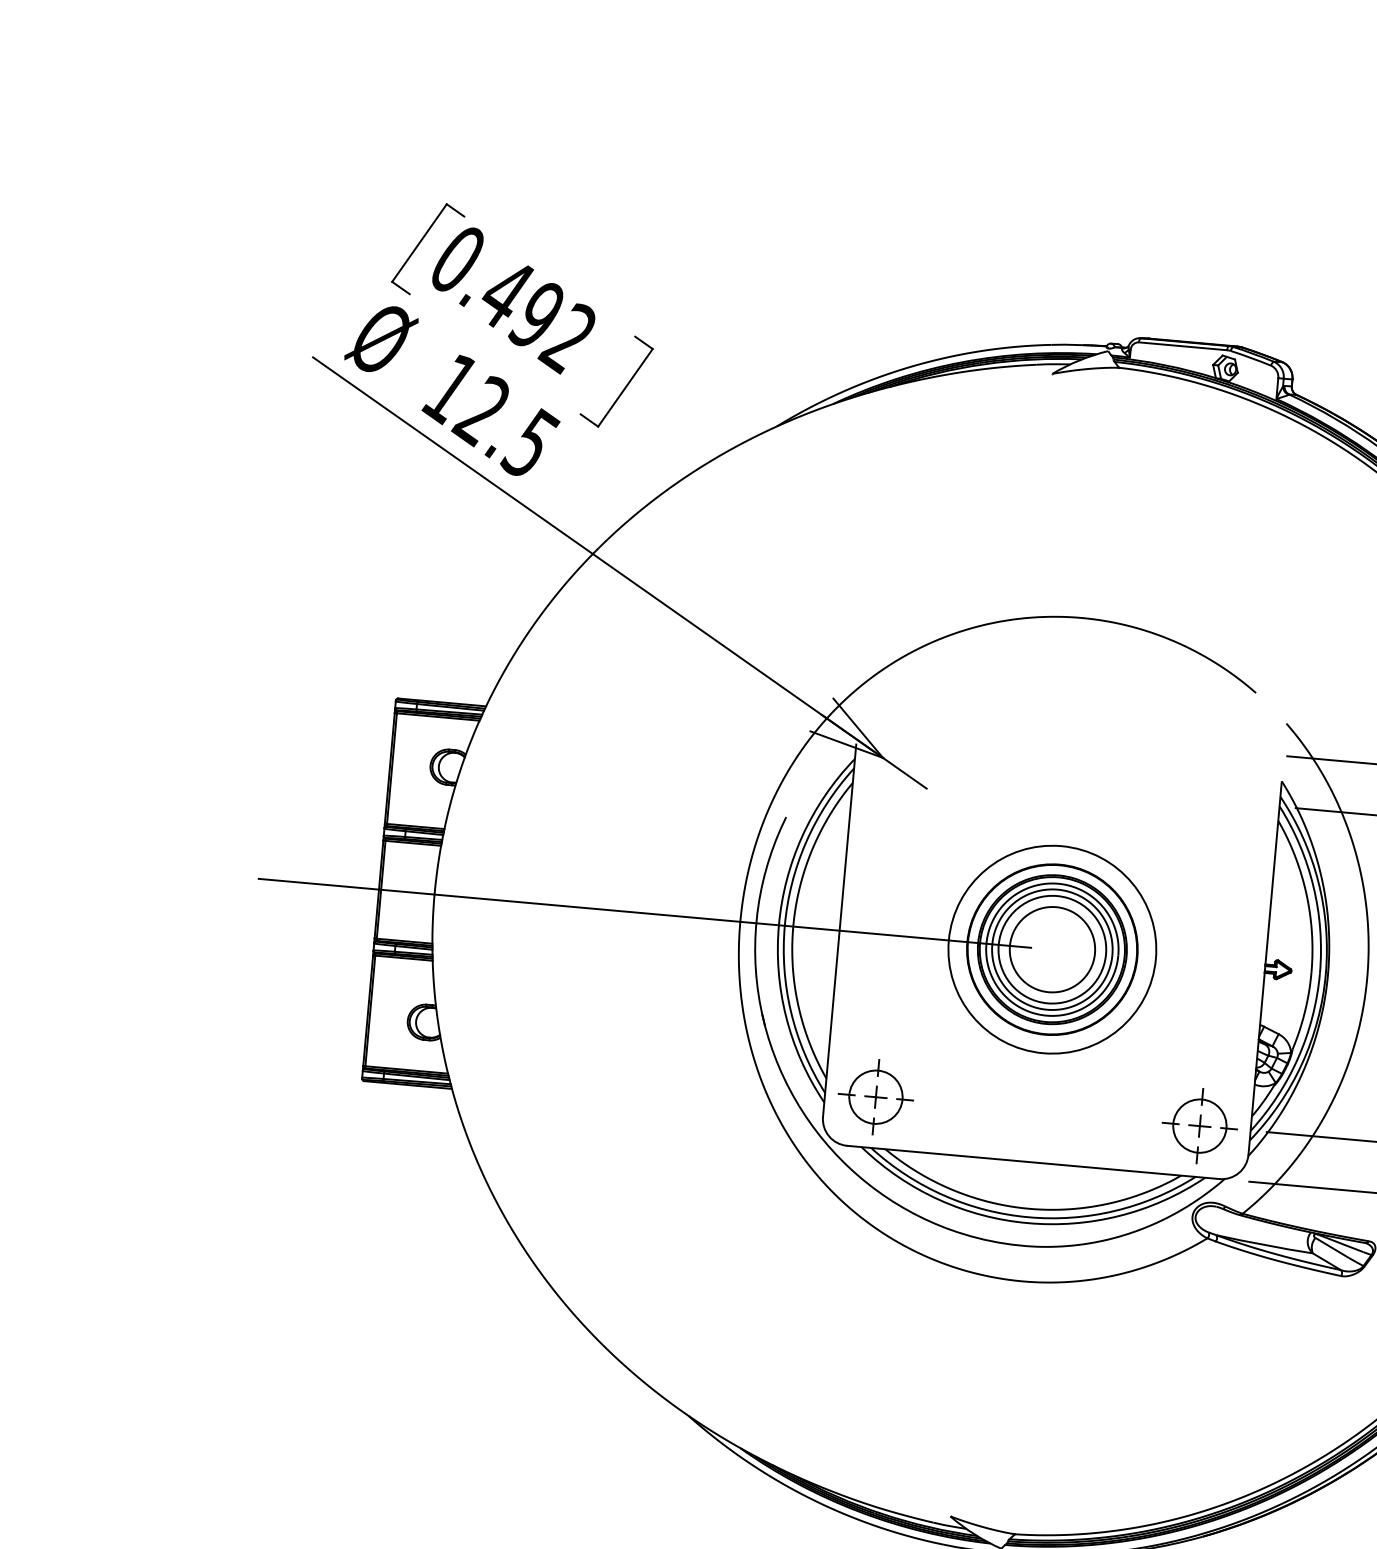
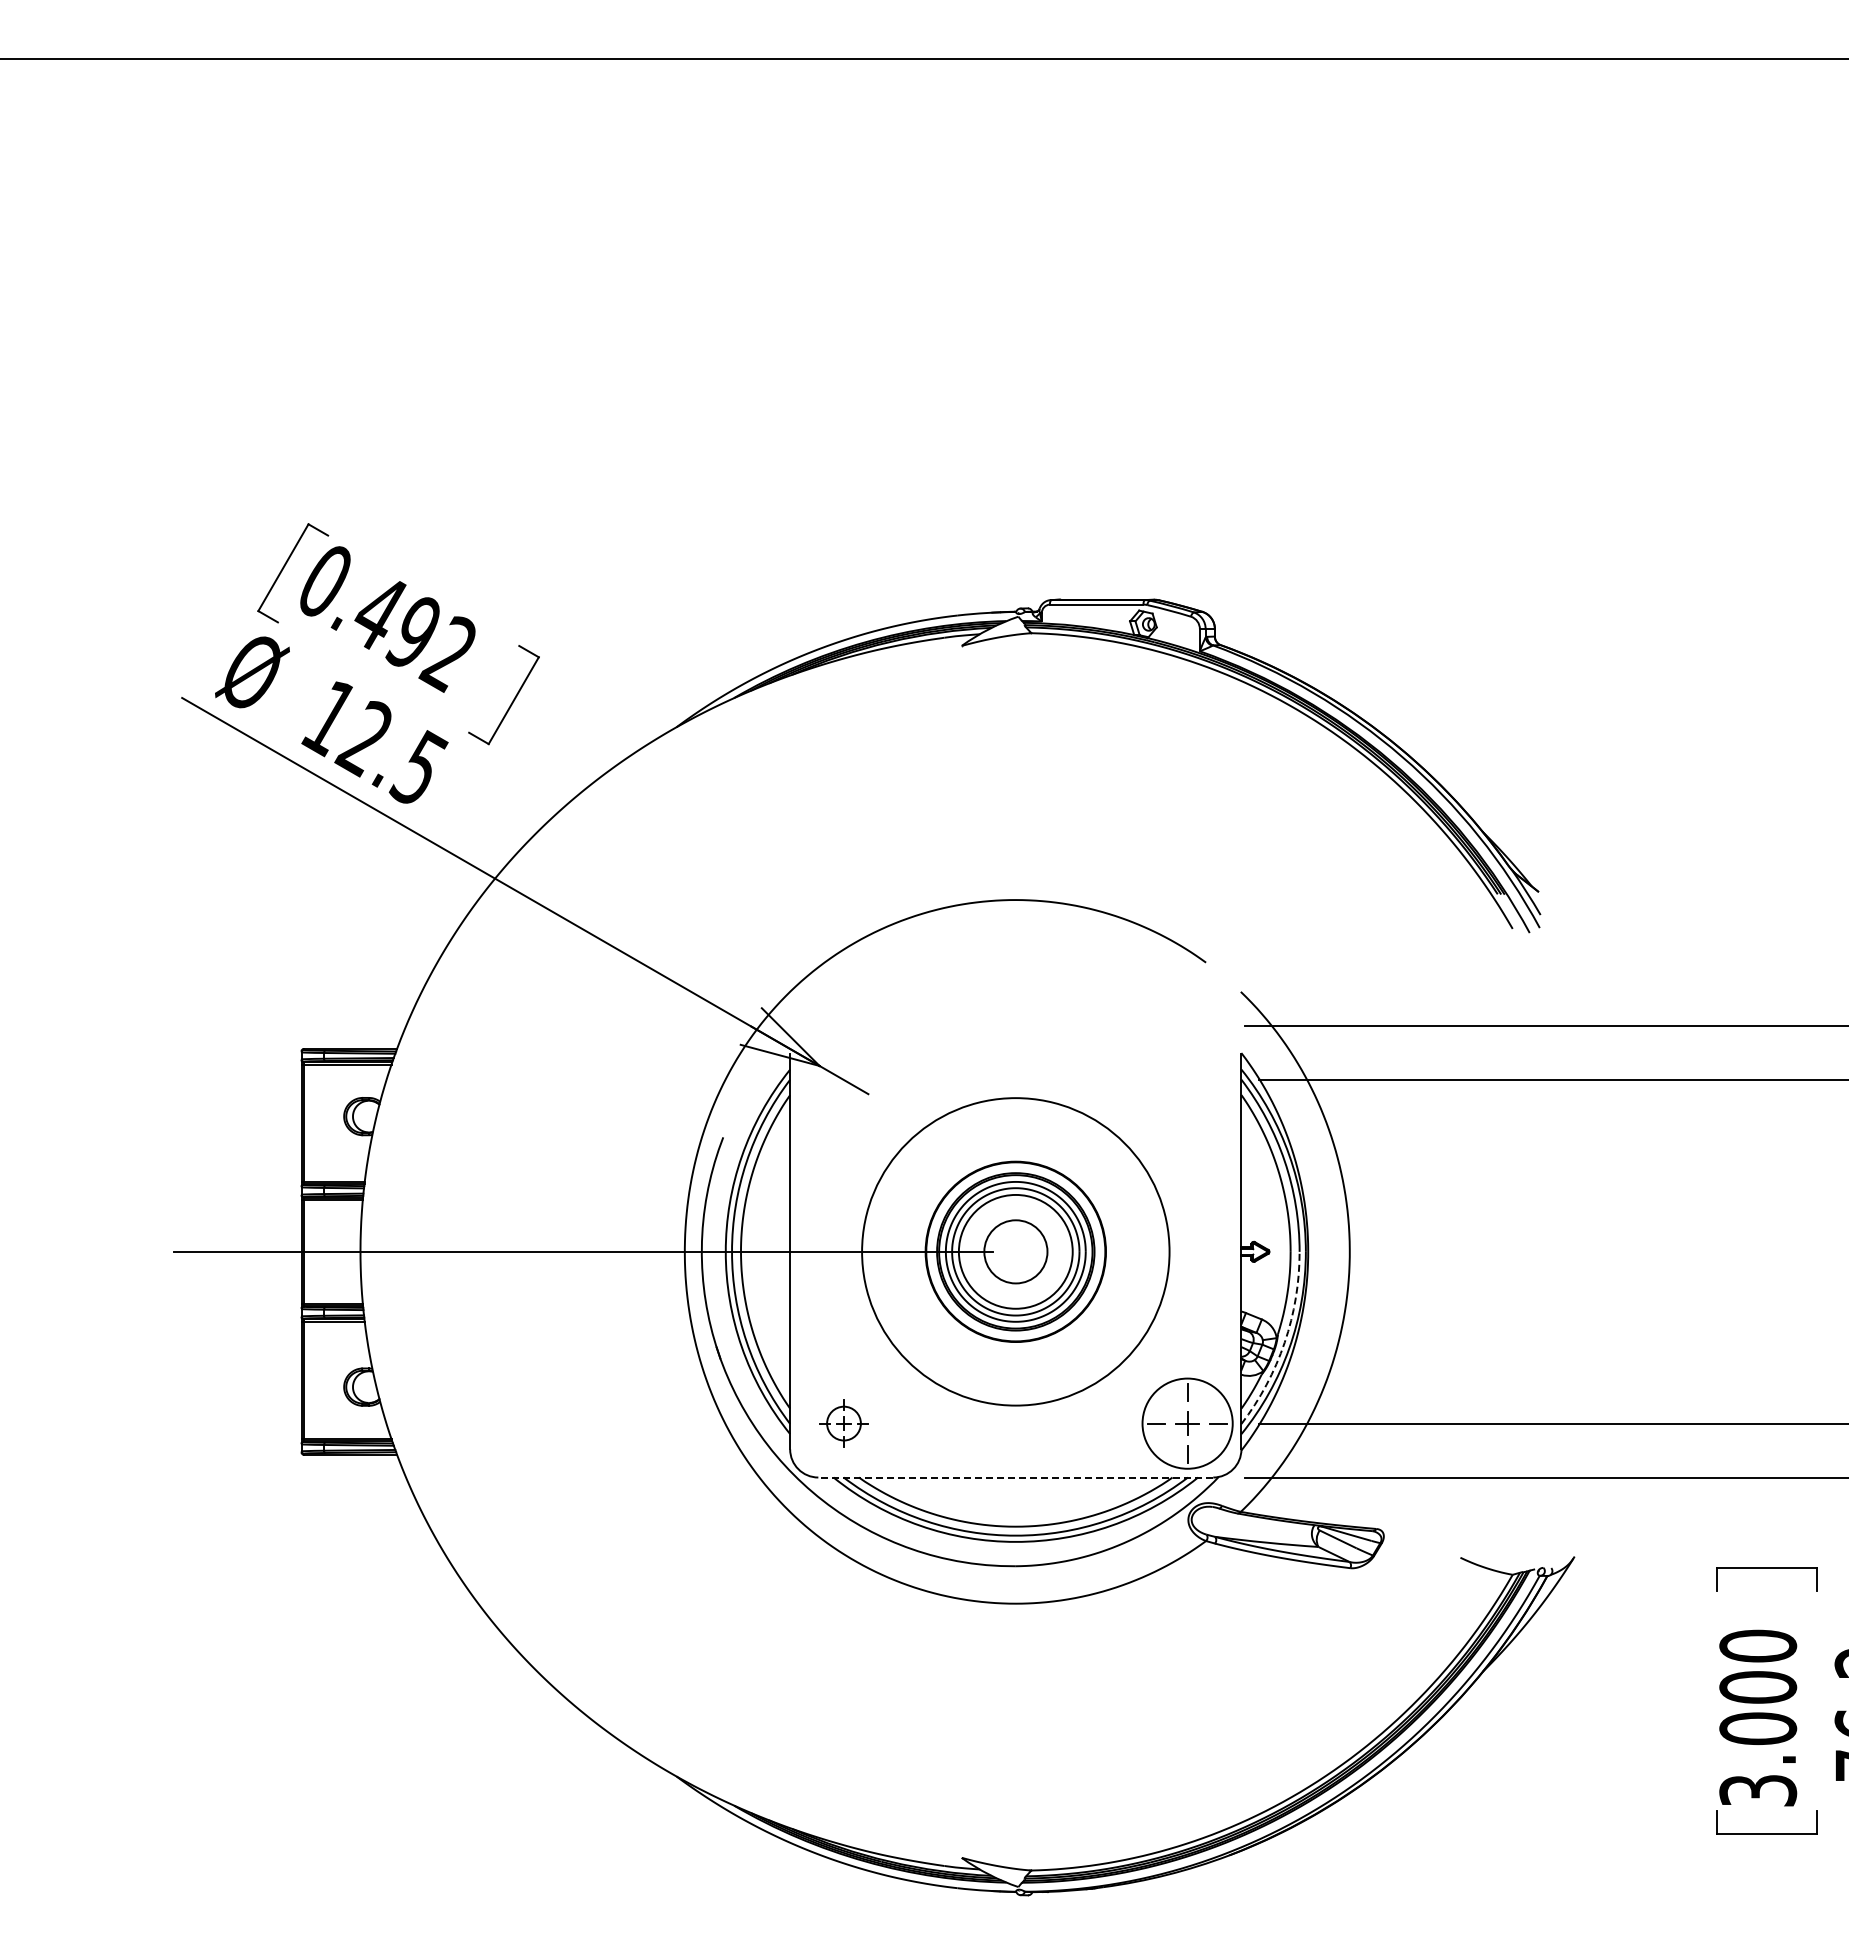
circle: (1052, 949) -> (1015, 1251), size x0.7
circle: (1052, 949) -> (1015, 1251), size x1.4
arc: (1298, 1057) -> (1284, 1342), solid -> dashed
part: (875, 1097) -> (843, 1423), size x0.6
circle: (1199, 1125) -> (1187, 1423), size x1.6
line: (1033, 1162) -> (1015, 1477), solid -> dashed

